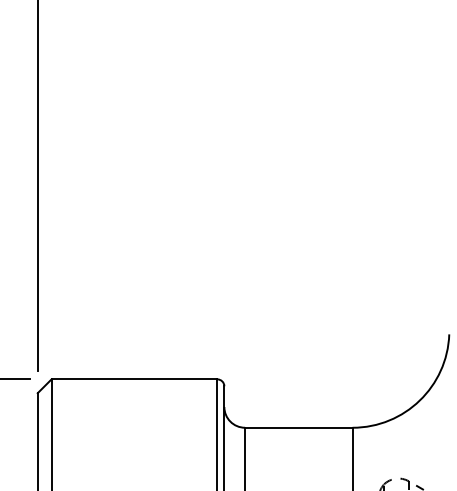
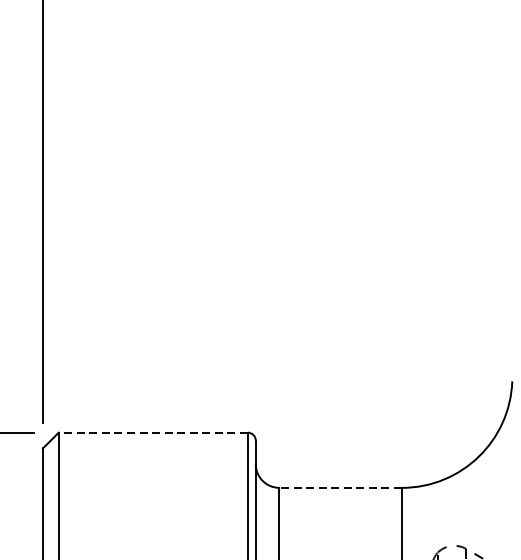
line: (134, 379) -> (153, 432), solid -> dashed
line: (298, 427) -> (340, 487), solid -> dashed

